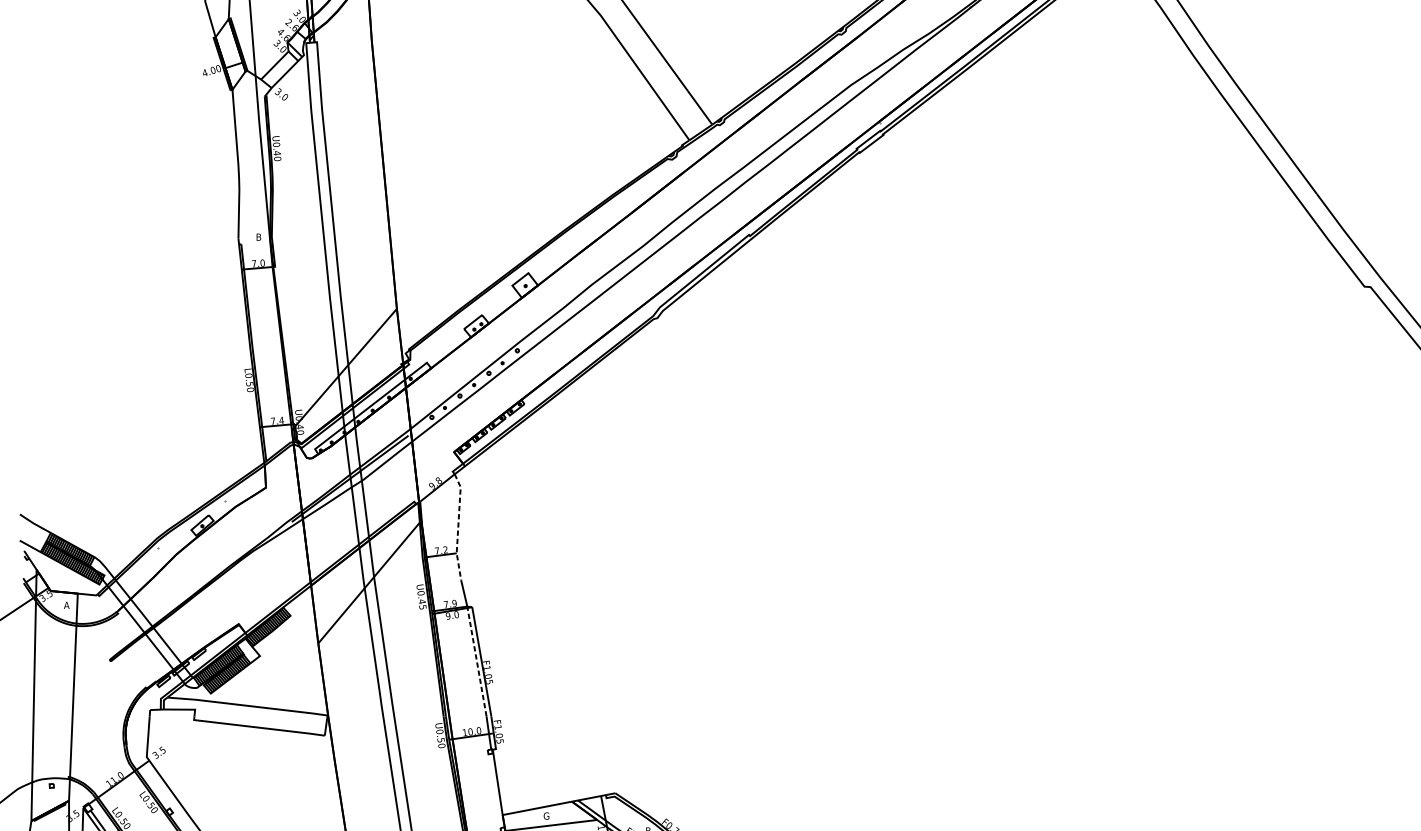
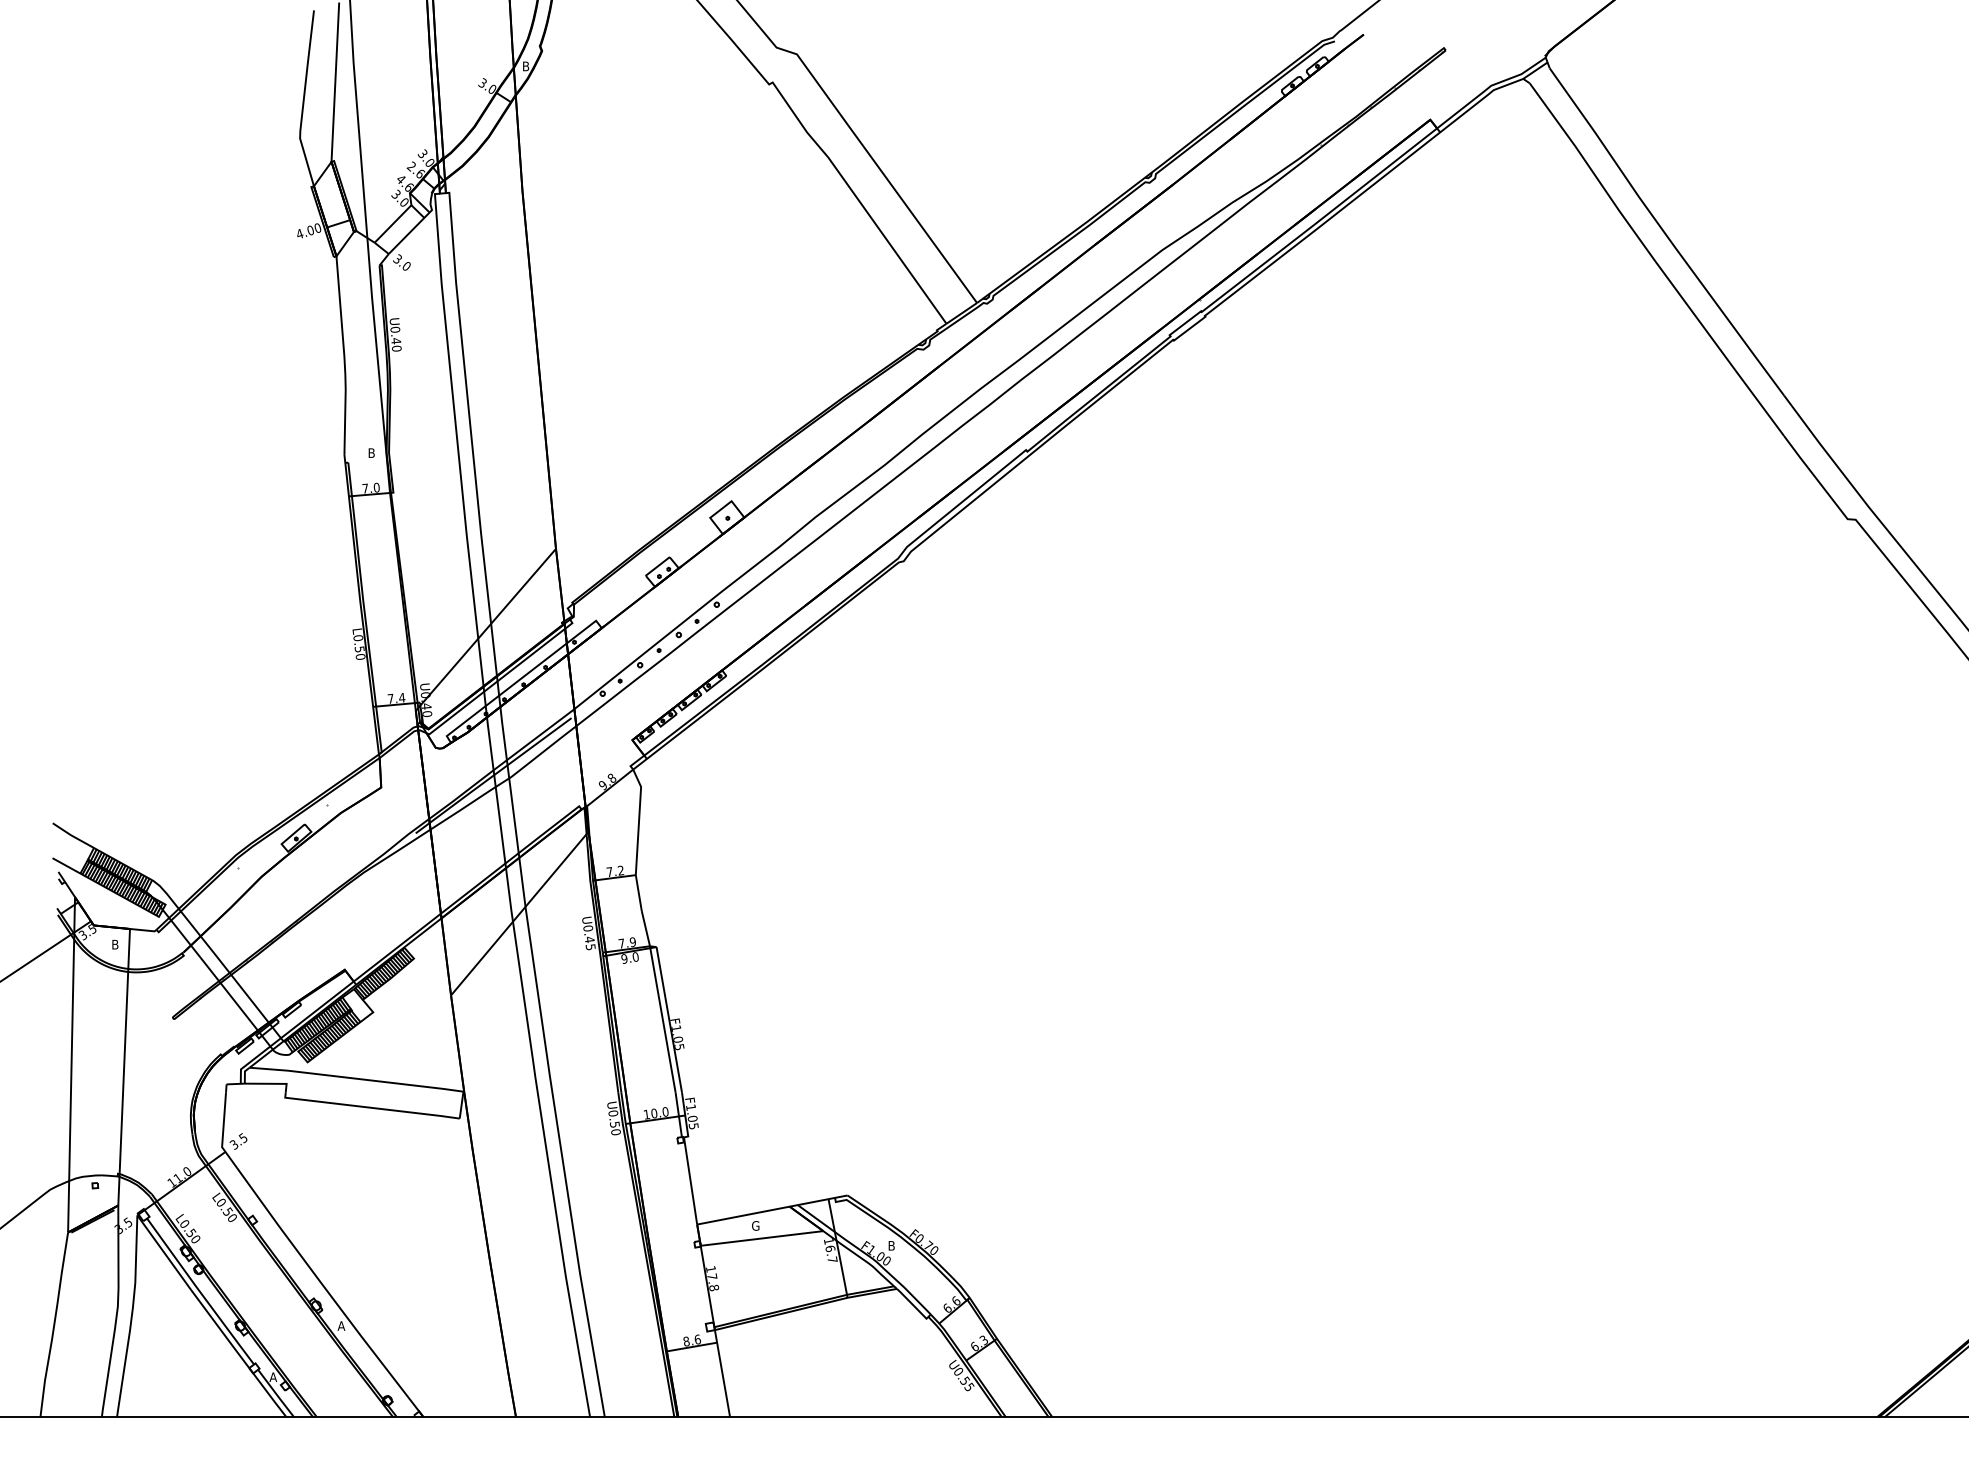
line: (457, 526) -> (637, 839), dashed -> solid
text: (66, 605) -> (114, 944), A -> B
line: (476, 661) -> (662, 1019), dashed -> solid

